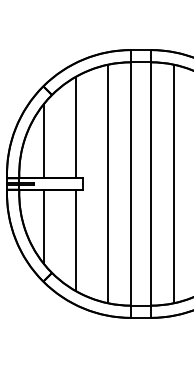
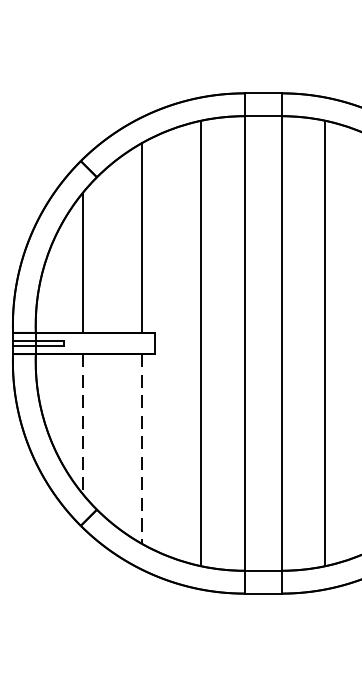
line: (44, 227) -> (82, 424), solid -> dashed
line: (76, 240) -> (142, 449), solid -> dashed

